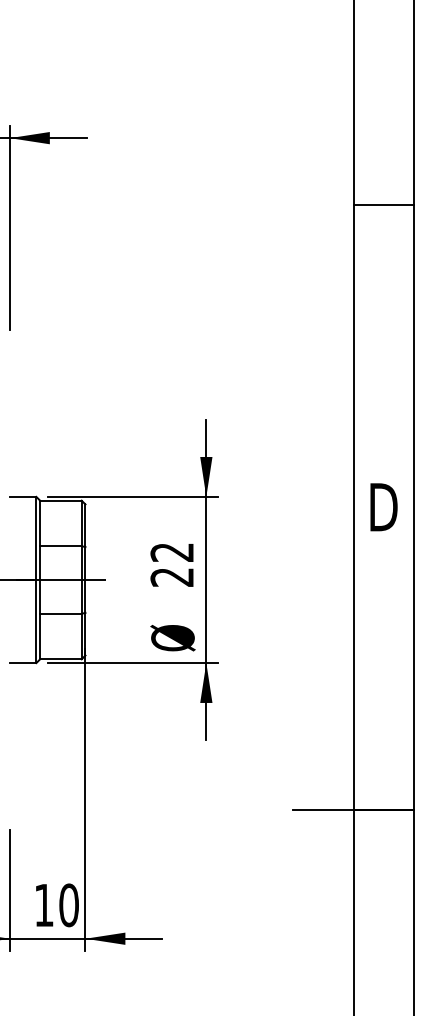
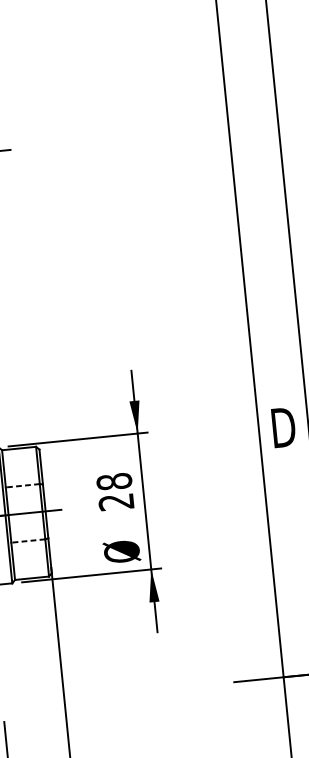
line: (383, 205) -> (258, 180), removed
line: (60, 546) -> (22, 486), solid -> dashed
text: (172, 552) -> (114, 481), 22 -> 28
line: (60, 613) -> (27, 540), solid -> dashed

